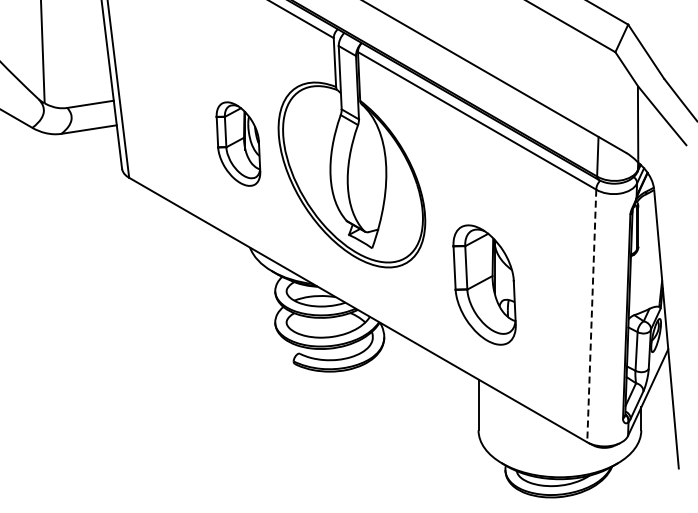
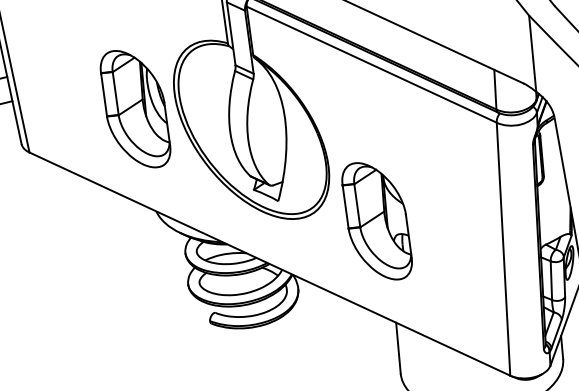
part: (238, 143) -> (135, 108), size x1.43
part: (484, 284) -> (376, 220), moved
line: (591, 316) -> (503, 249), dashed -> solid

